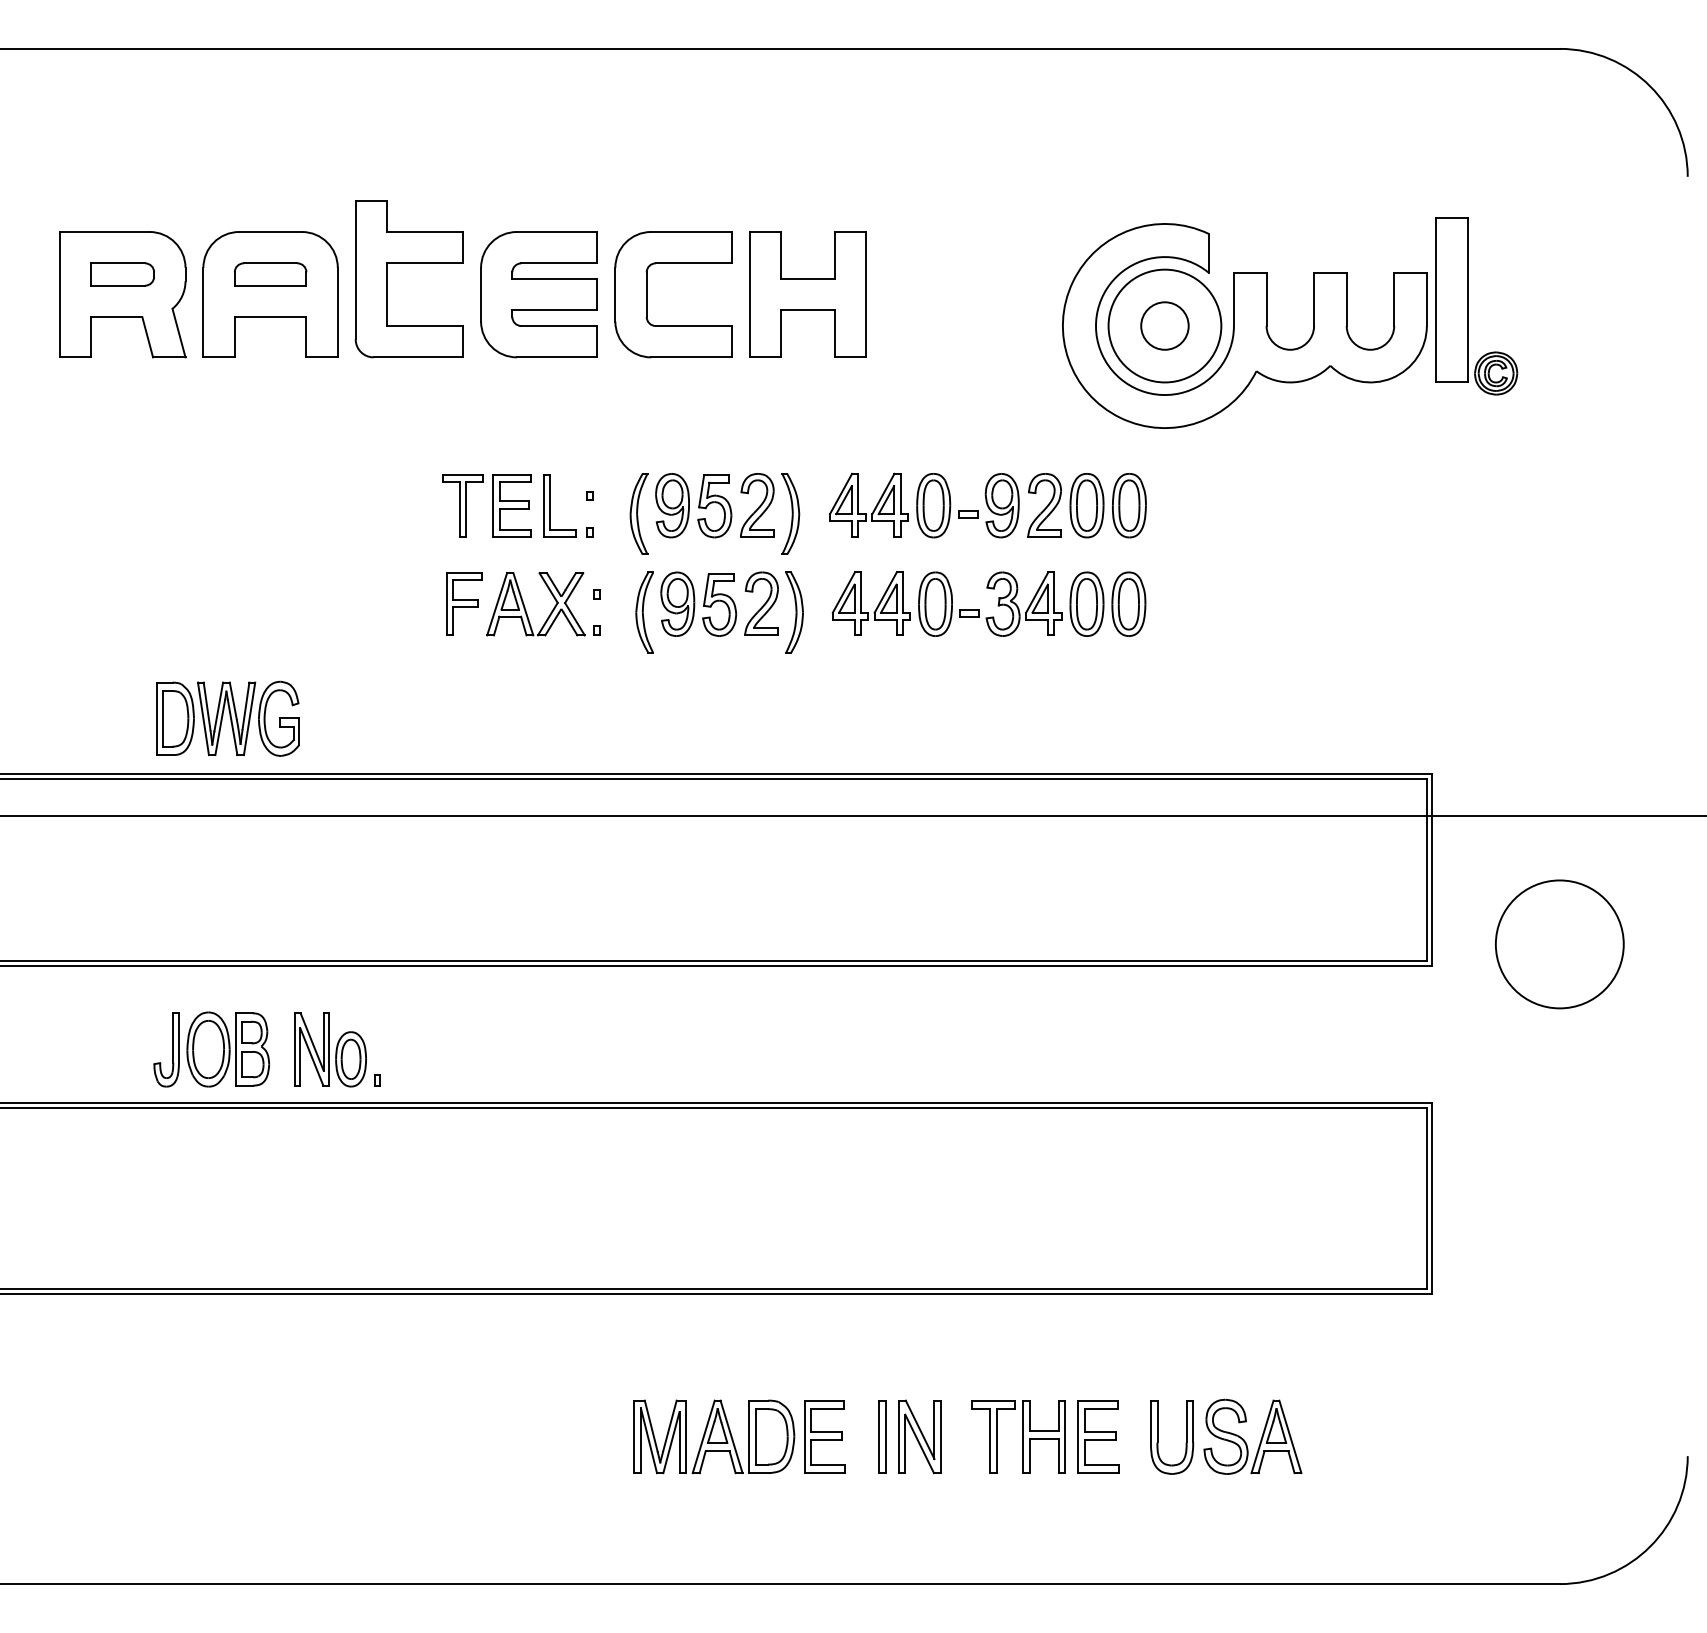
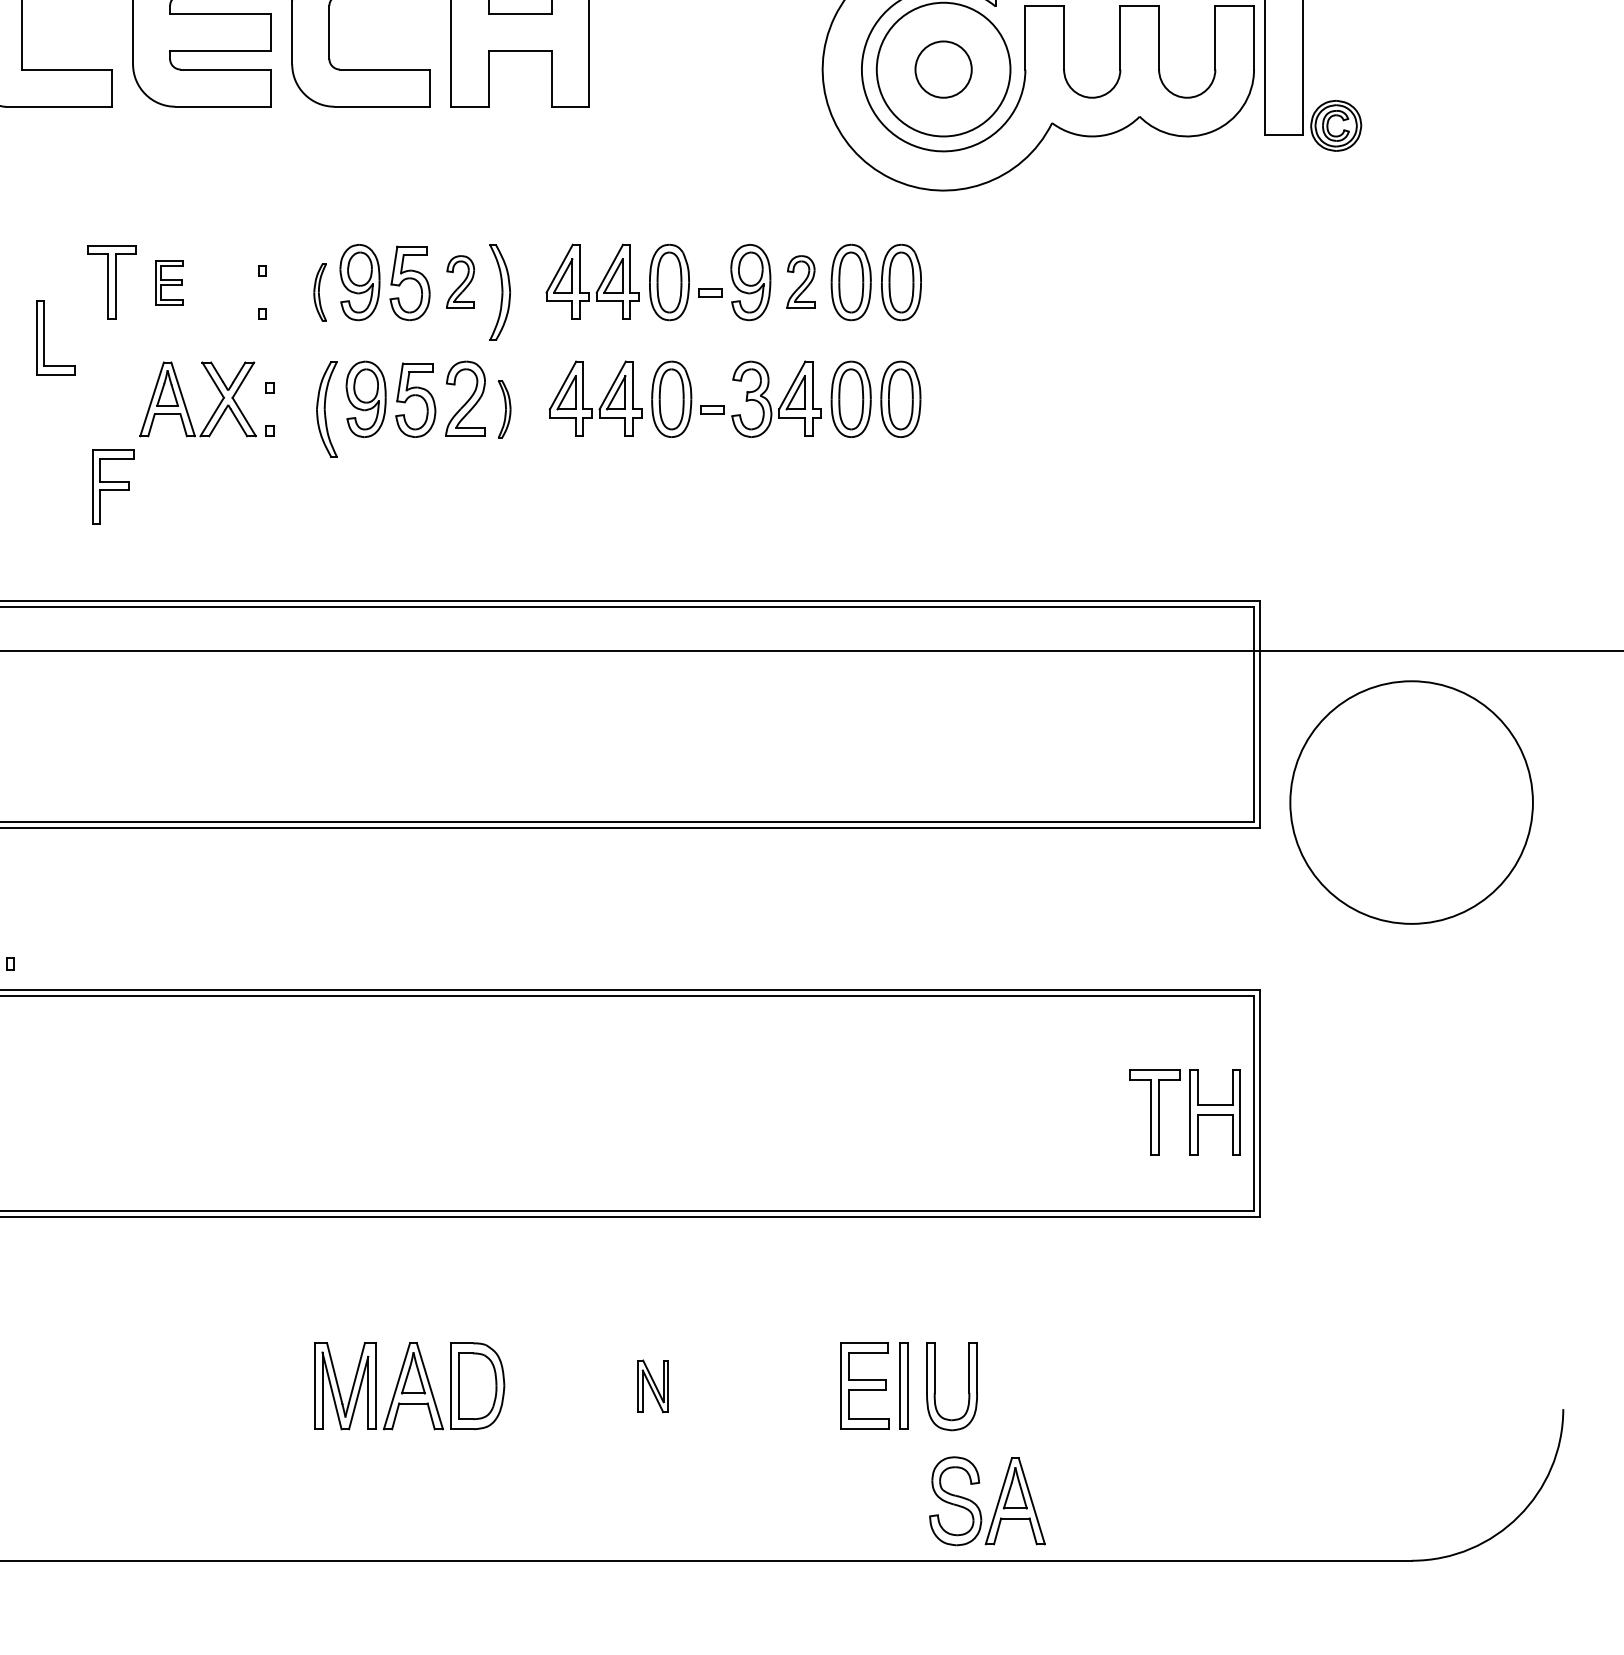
part: (511, 505) -> (169, 282), size x0.6
part: (550, 505) -> (44, 338), moved
part: (757, 505) -> (460, 282), size x0.7
part: (1044, 505) -> (800, 282), size x0.7
part: (638, 513) -> (319, 291), size x0.6
part: (464, 603) -> (113, 486), moved
part: (794, 612) -> (504, 409), size x0.6
circle: (1559, 944) -> (1411, 802), size x1.6
part: (824, 1436) -> (540, 1385), removed
part: (882, 1436) -> (903, 1385), moved
part: (919, 1436) -> (652, 1385), size x0.6
part: (1018, 1436) -> (1184, 1112), moved
part: (1246, 1442) -> (979, 1507), moved

